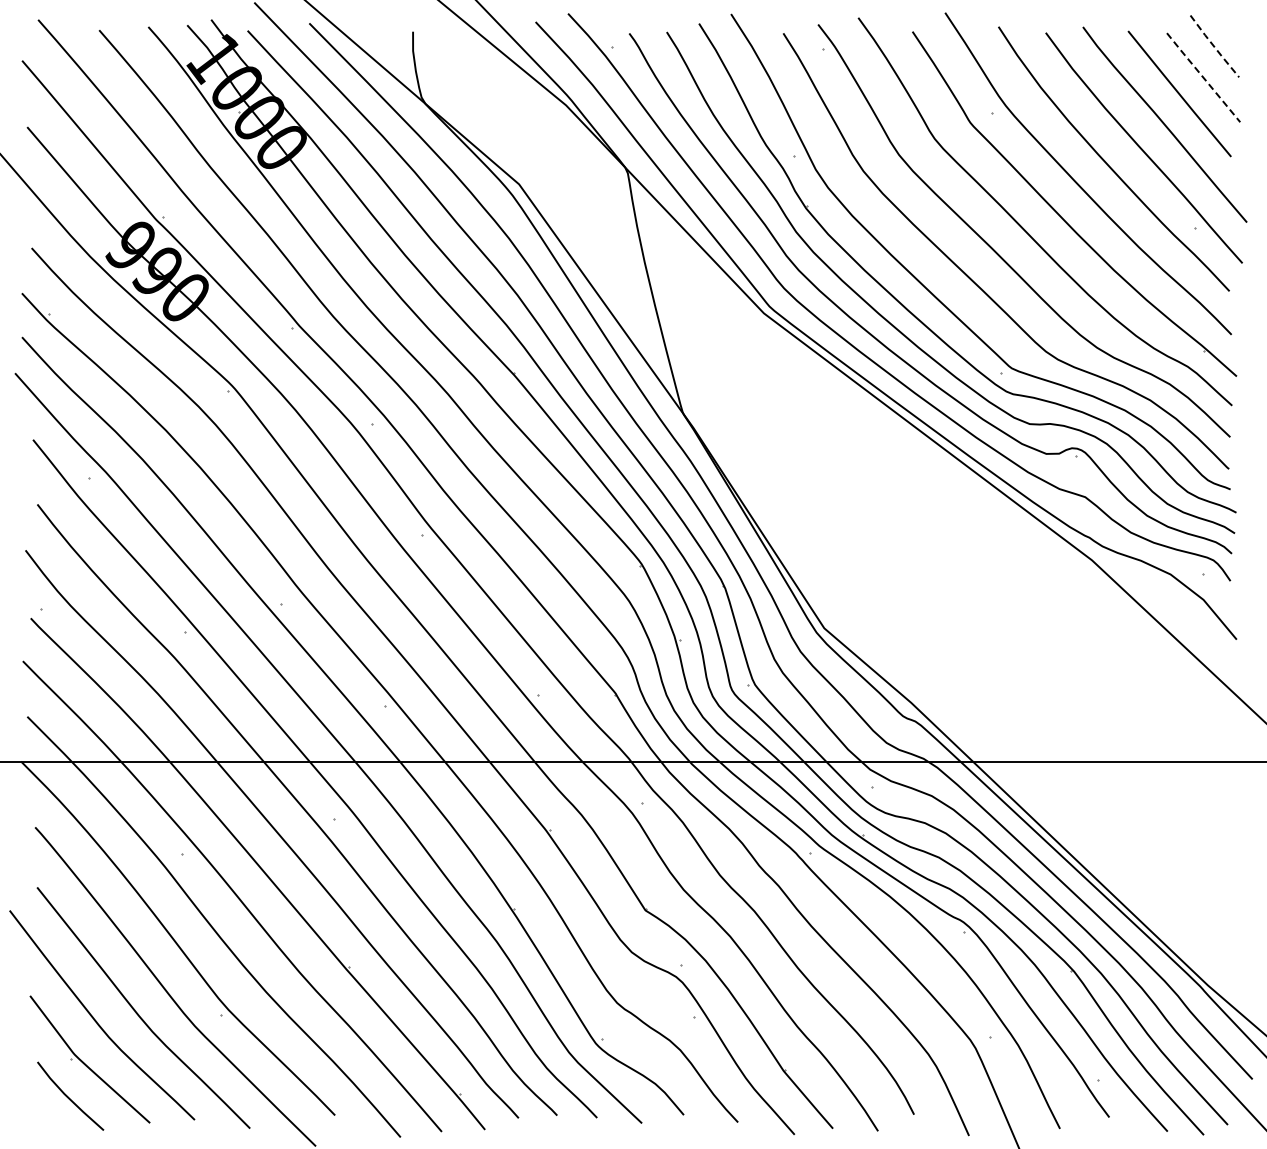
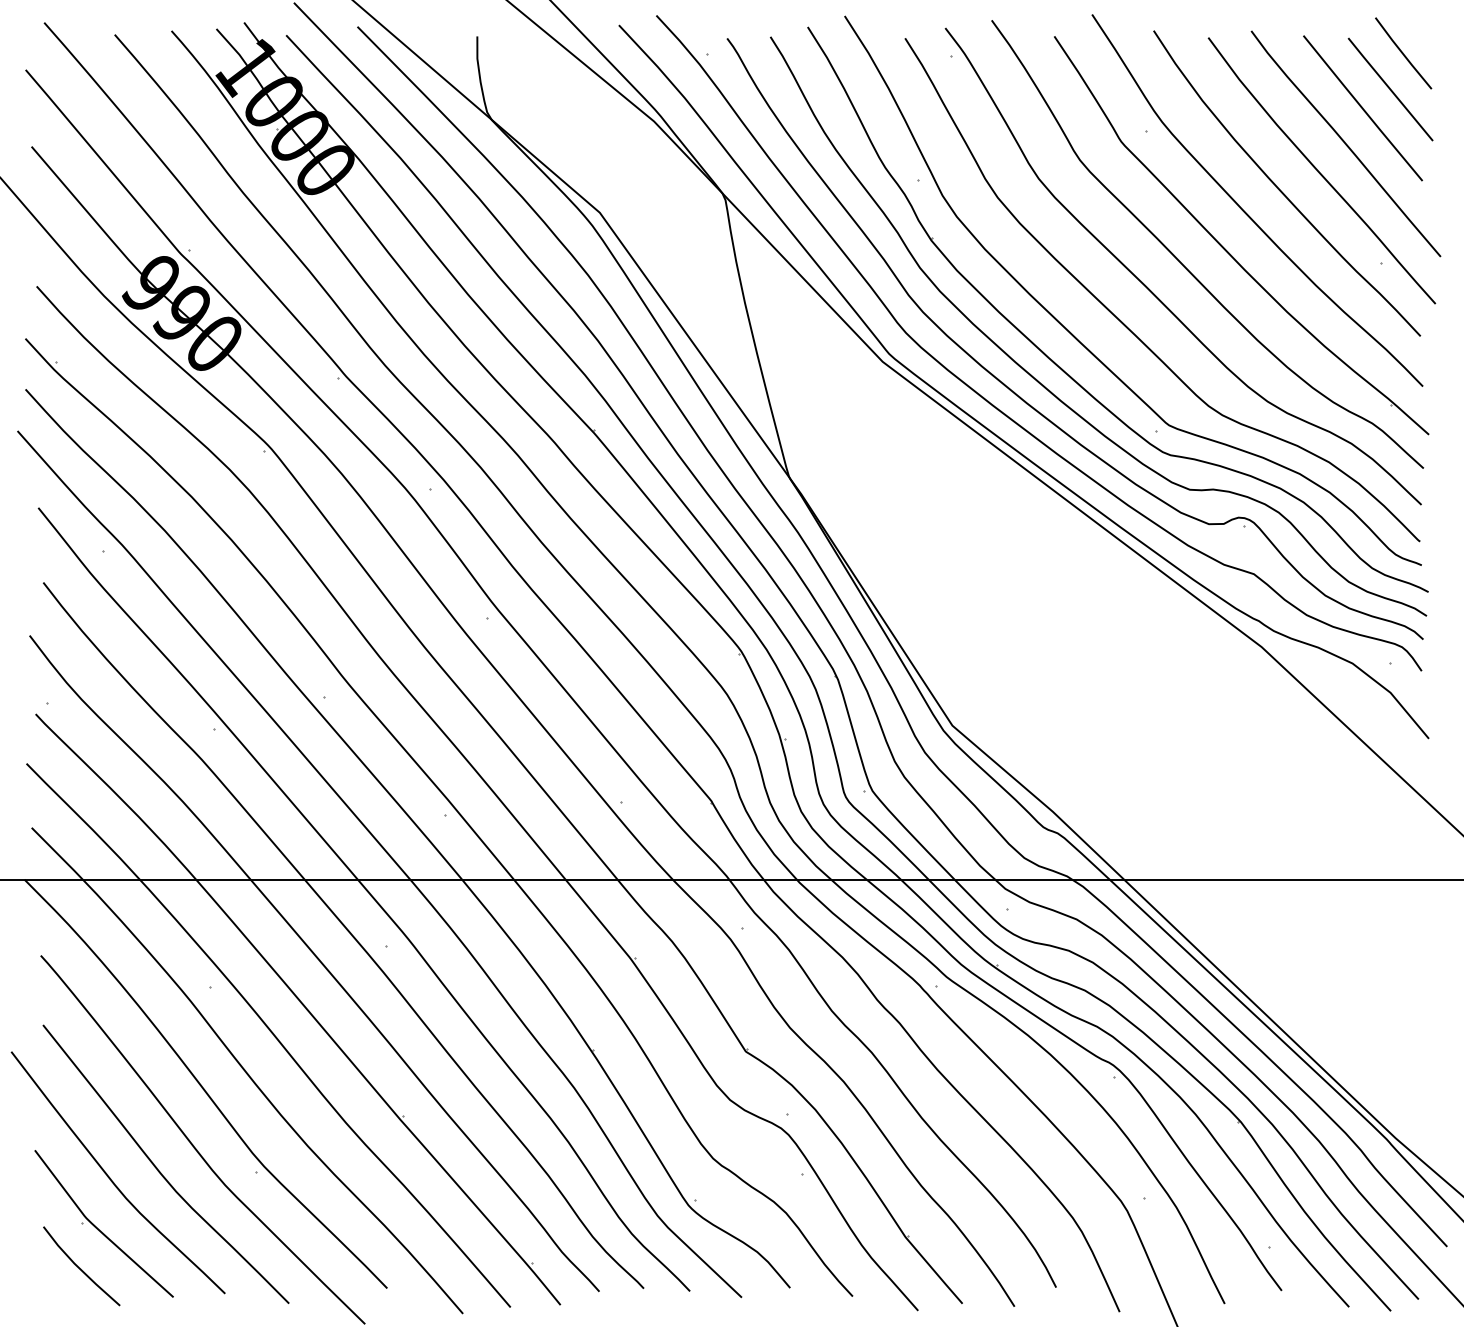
line: (1214, 46) -> (1403, 53), dashed -> solid
line: (1203, 77) -> (1390, 89), dashed -> solid

